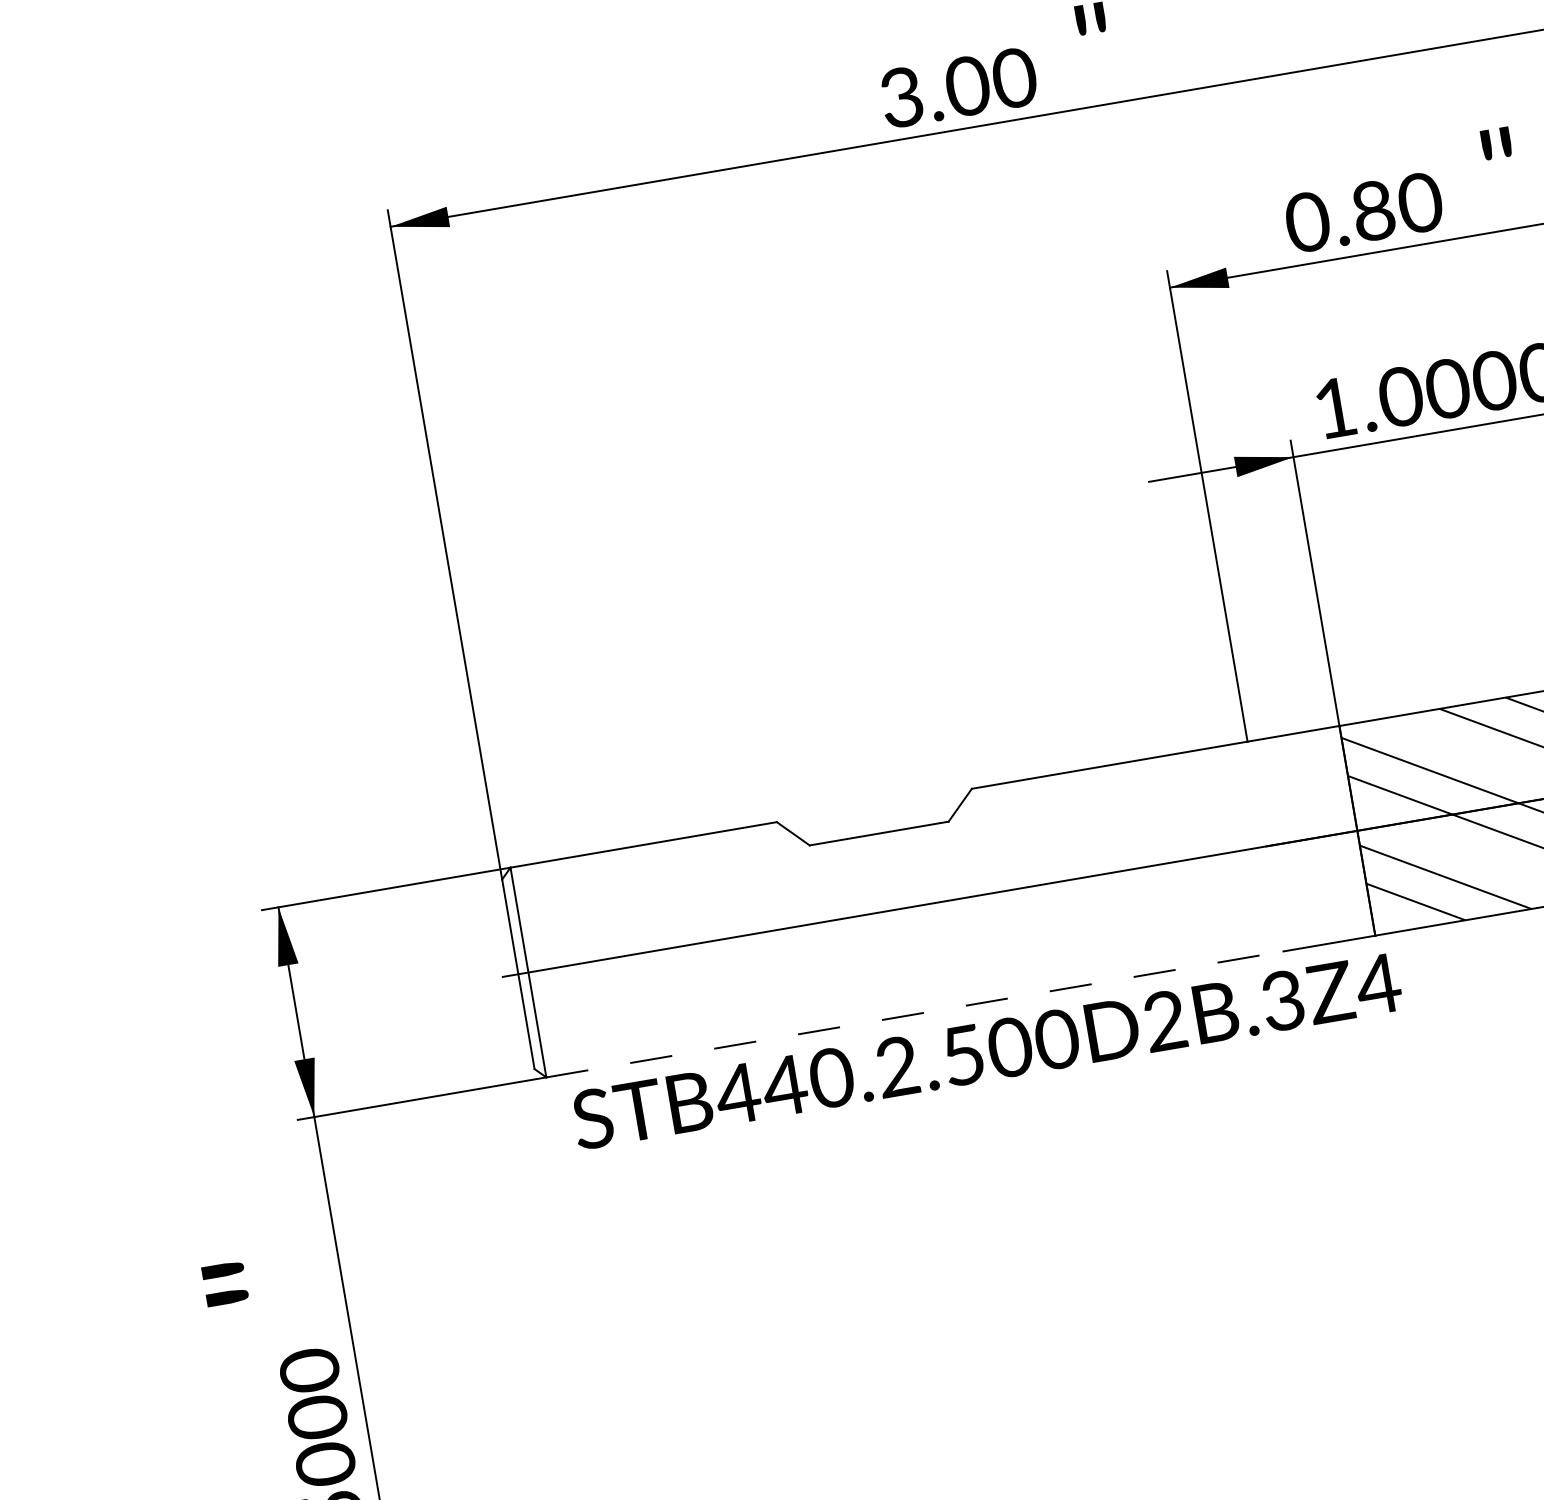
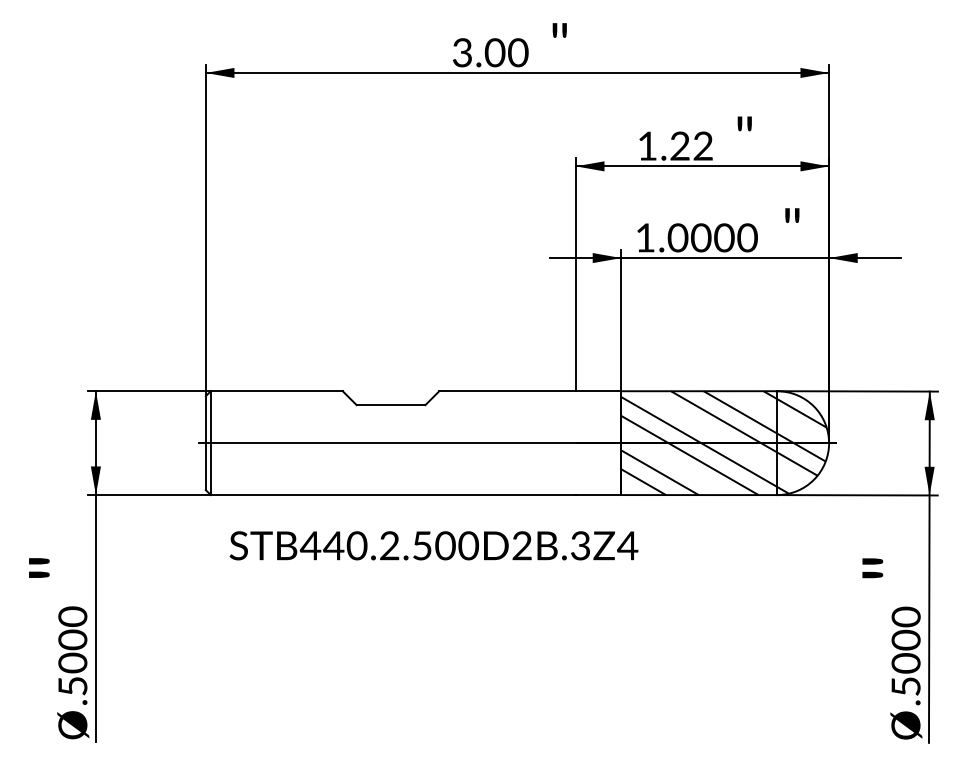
text: (1363, 211) -> (675, 145), 0.80 -> 1.22
line: (915, 1015) -> (393, 495), dashed -> solid
text: (985, 1050) -> (433, 545), moved

